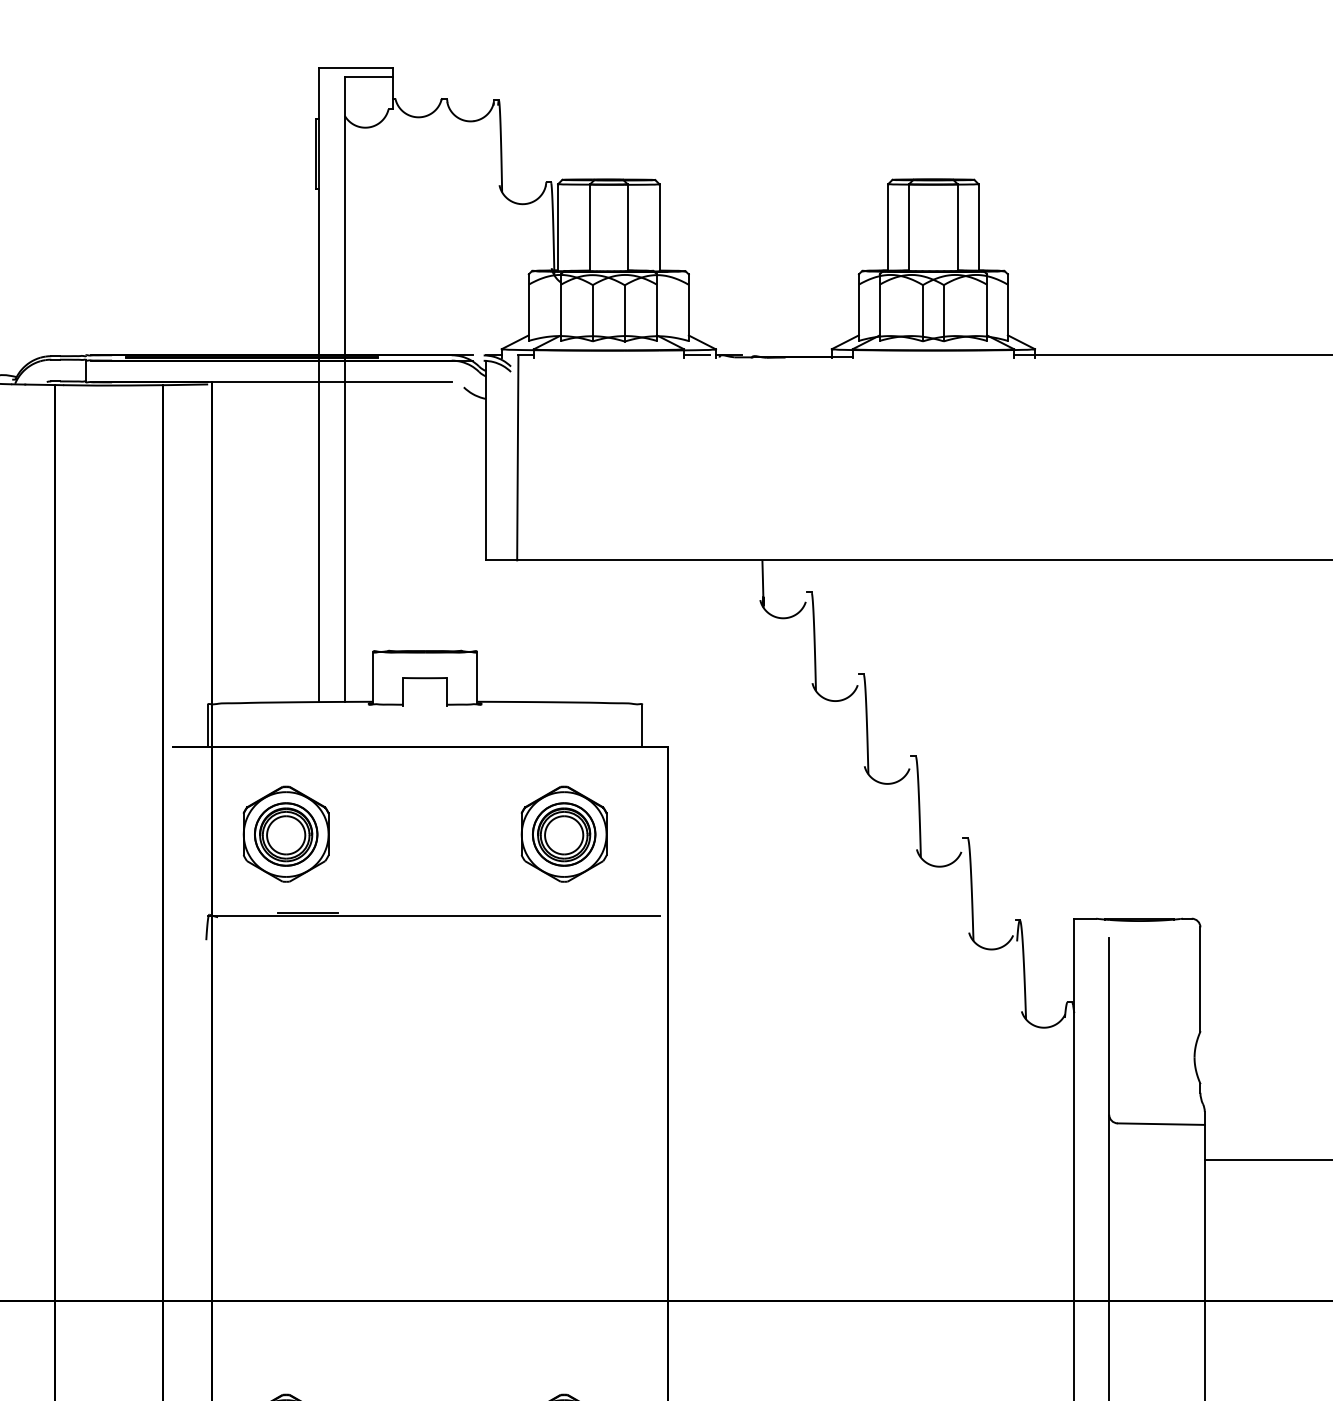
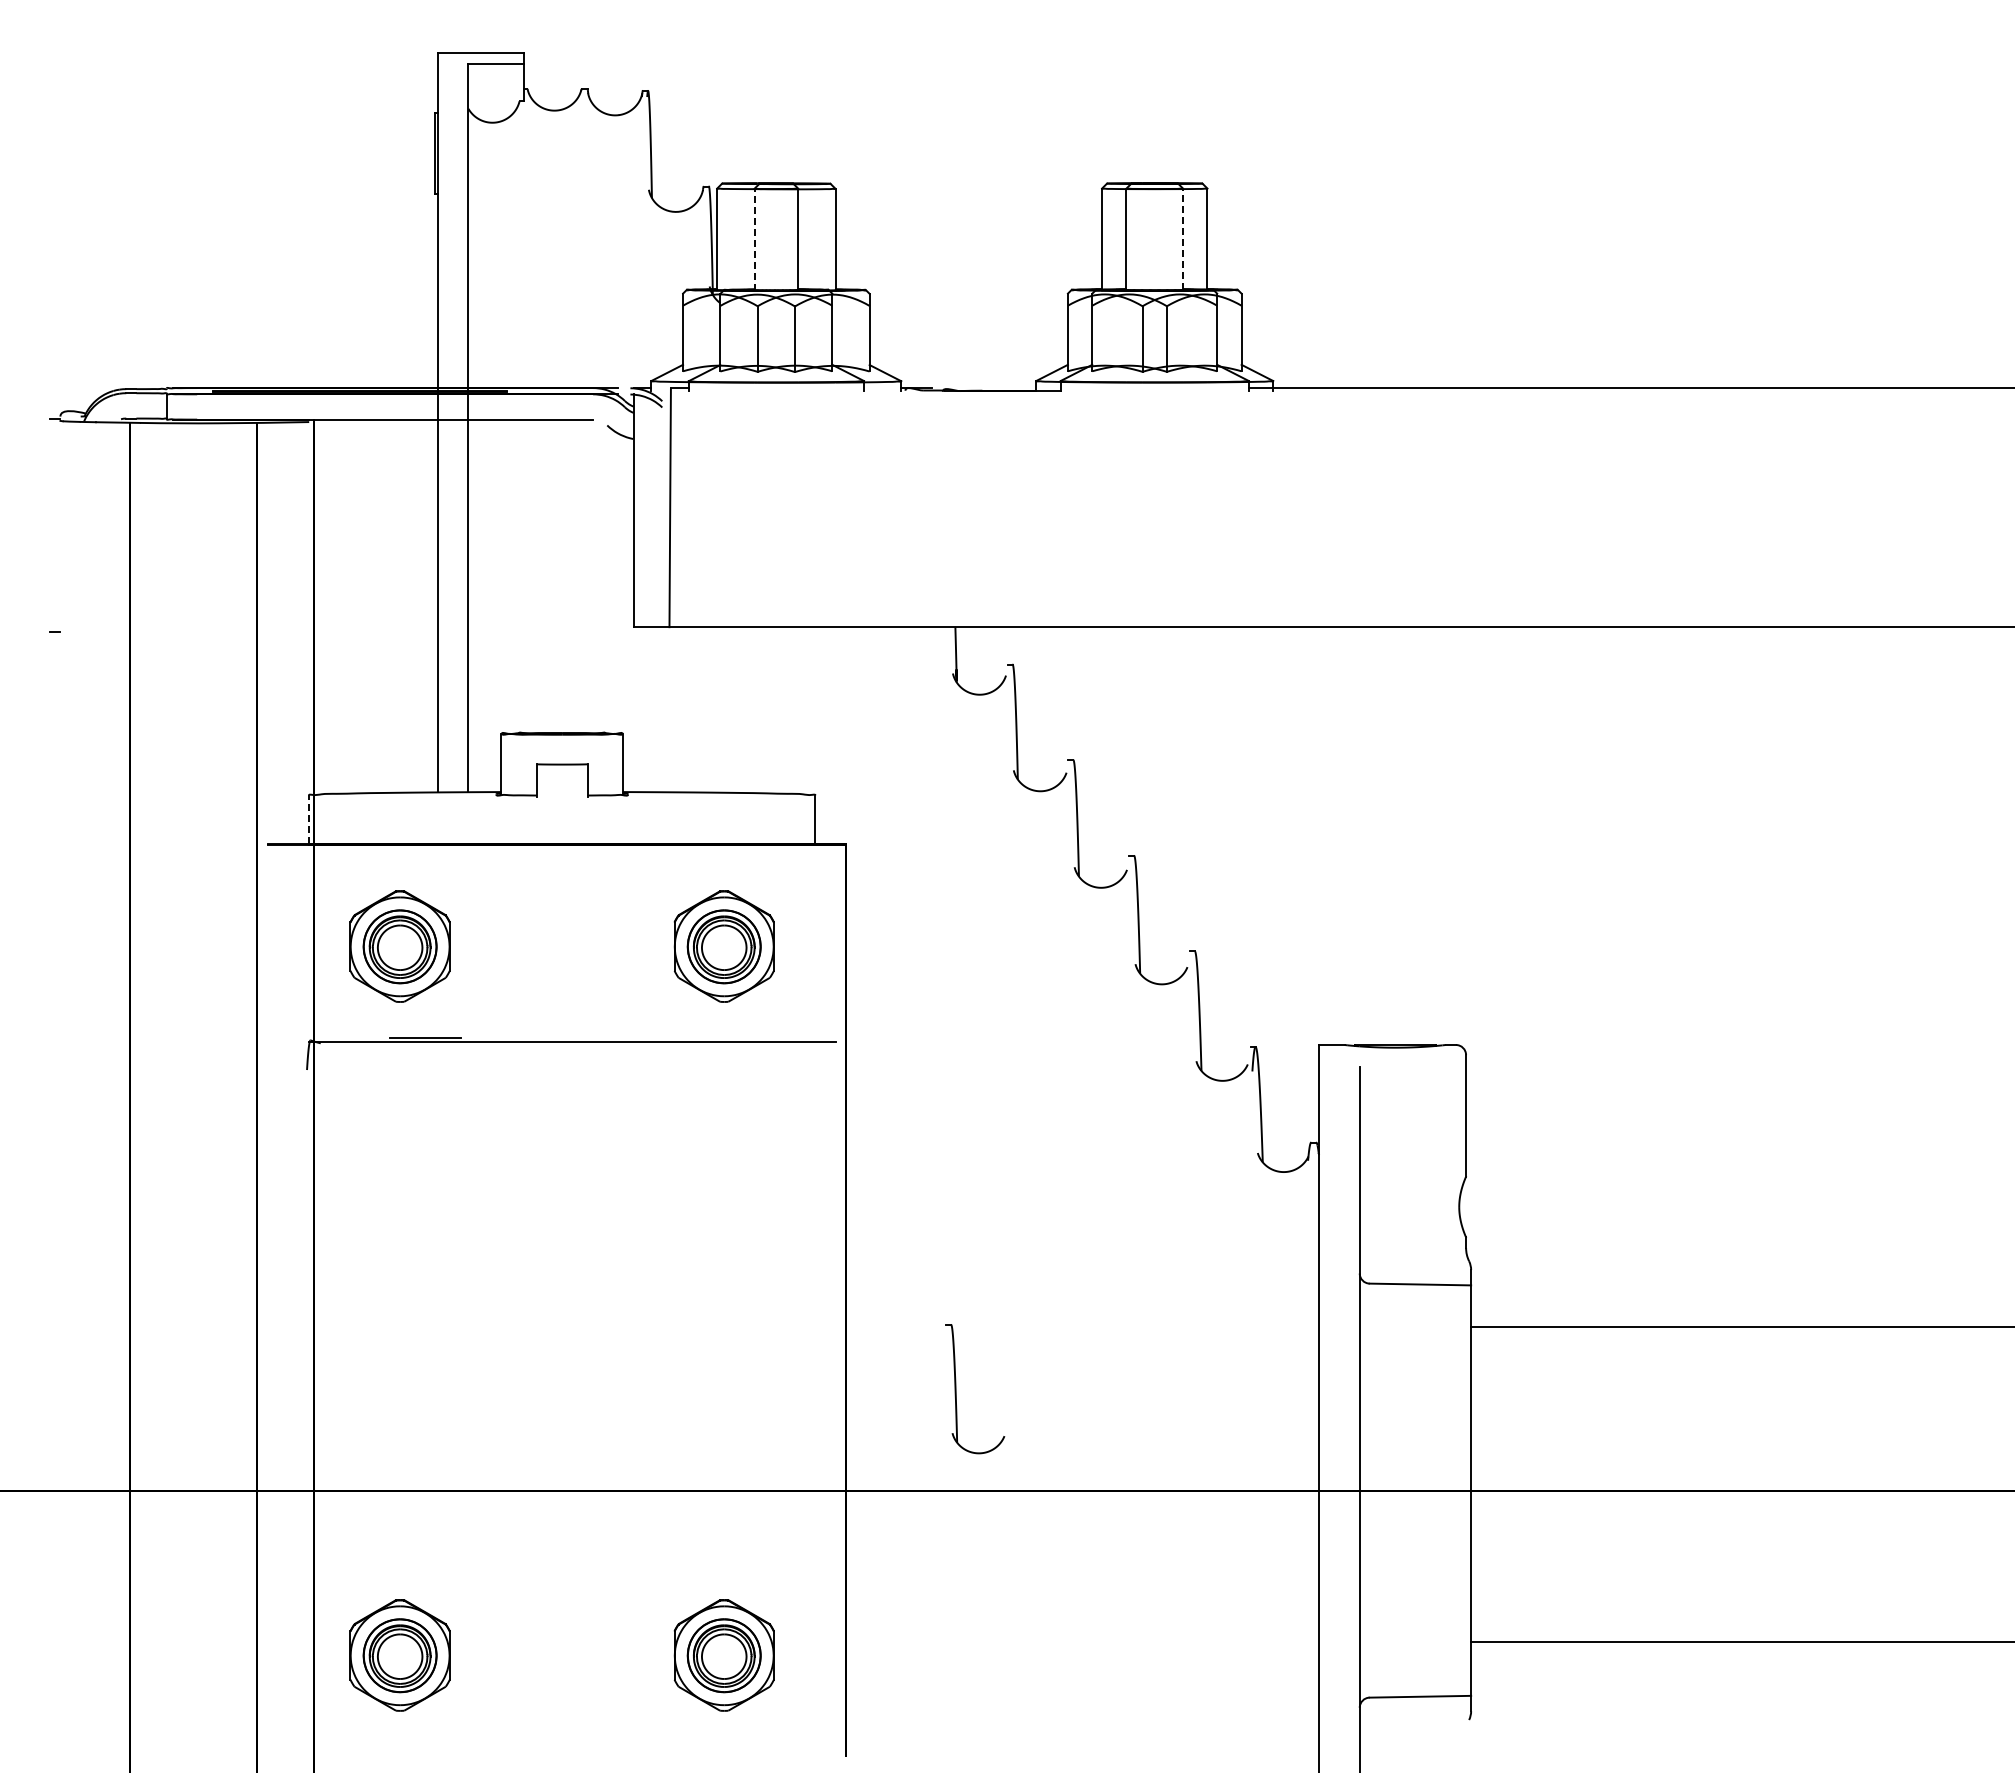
line: (590, 227) -> (754, 239), solid -> dashed
line: (958, 227) -> (1183, 239), solid -> dashed
line: (697, 355) -> (879, 388), removed
line: (208, 725) -> (309, 819), solid -> dashed
part: (763, 1214) -> (956, 1389), added

